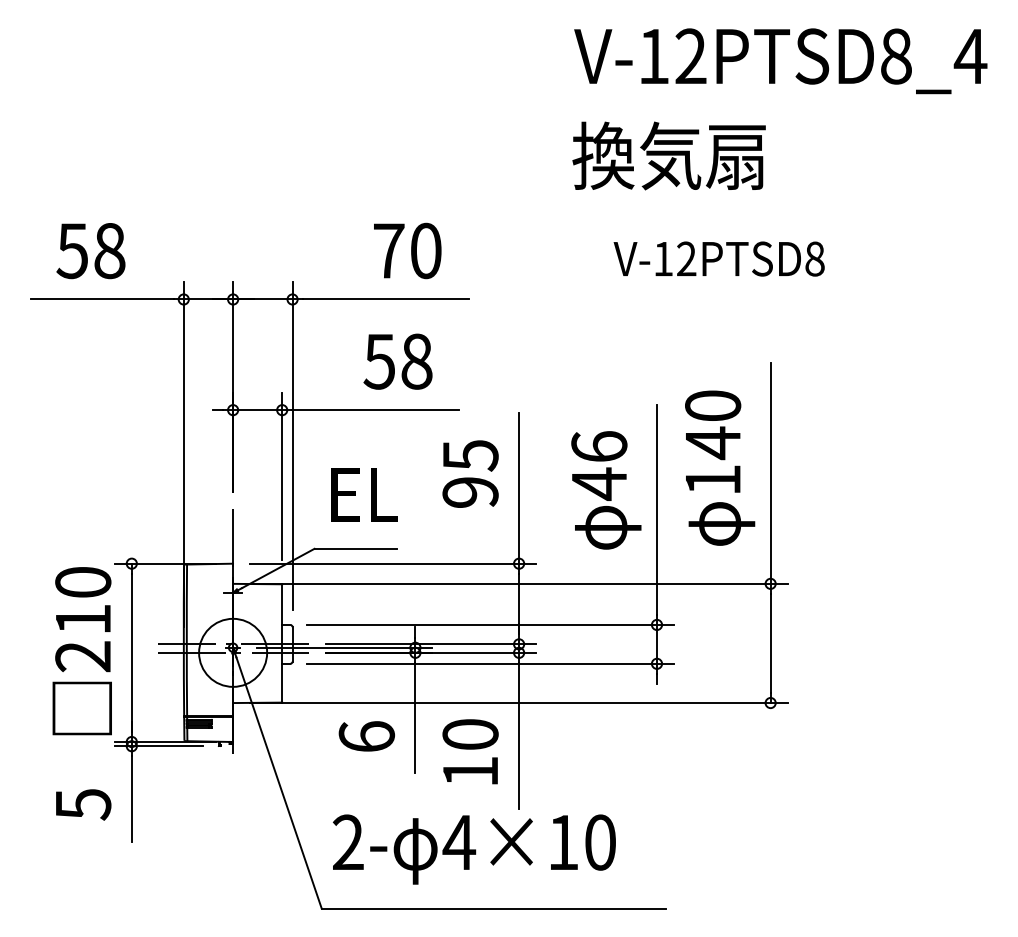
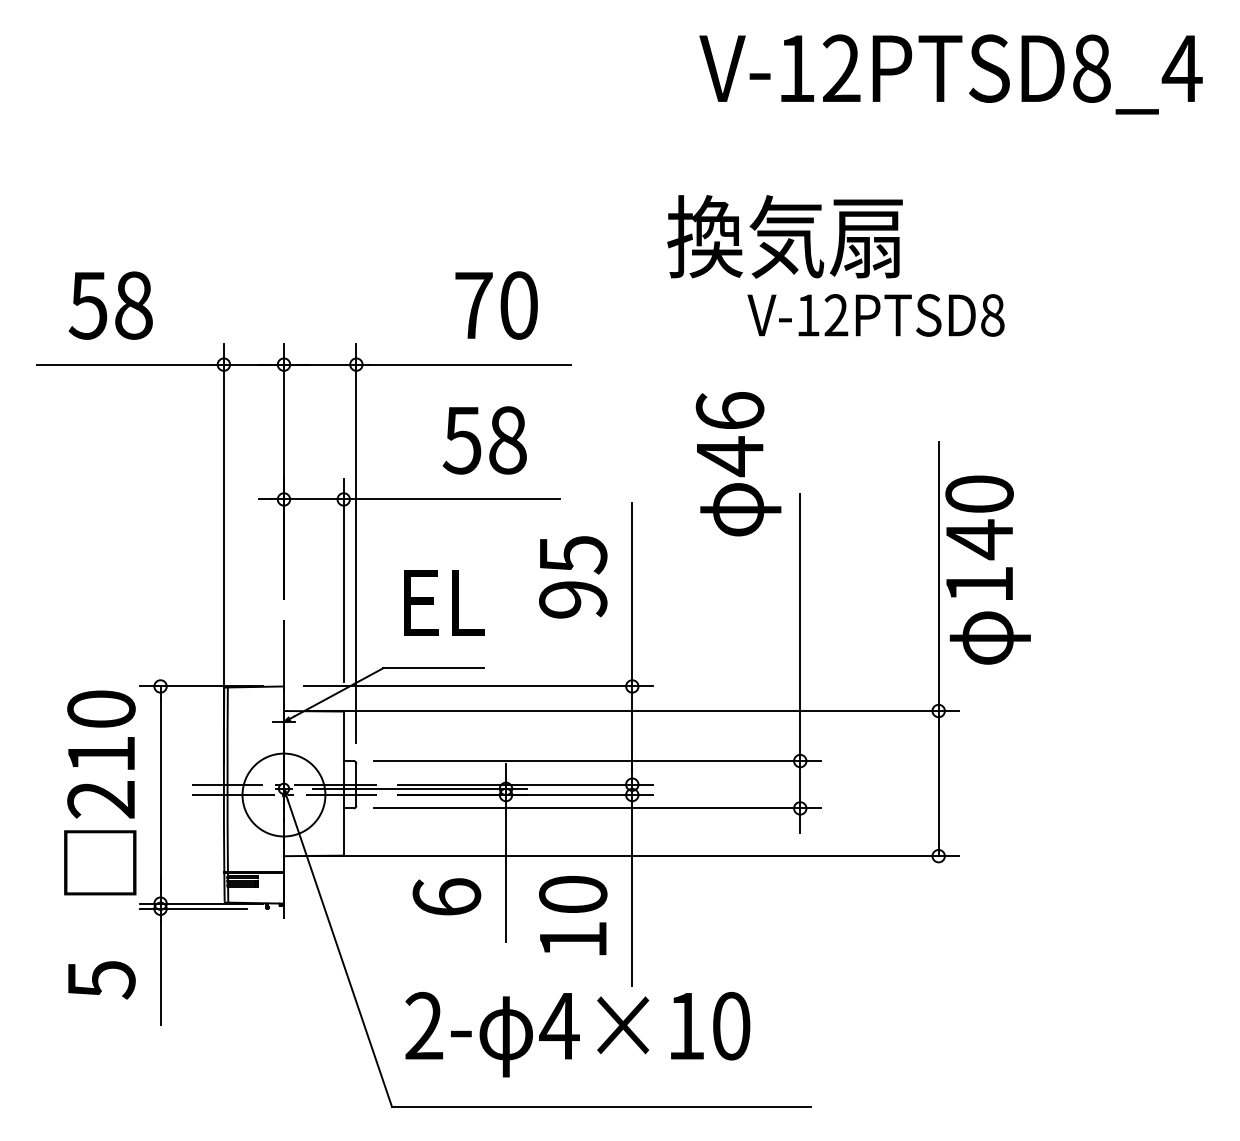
text: (668, 155) -> (784, 236), moved
text: (719, 467) -> (987, 569), moved
text: (606, 490) -> (738, 464), moved

